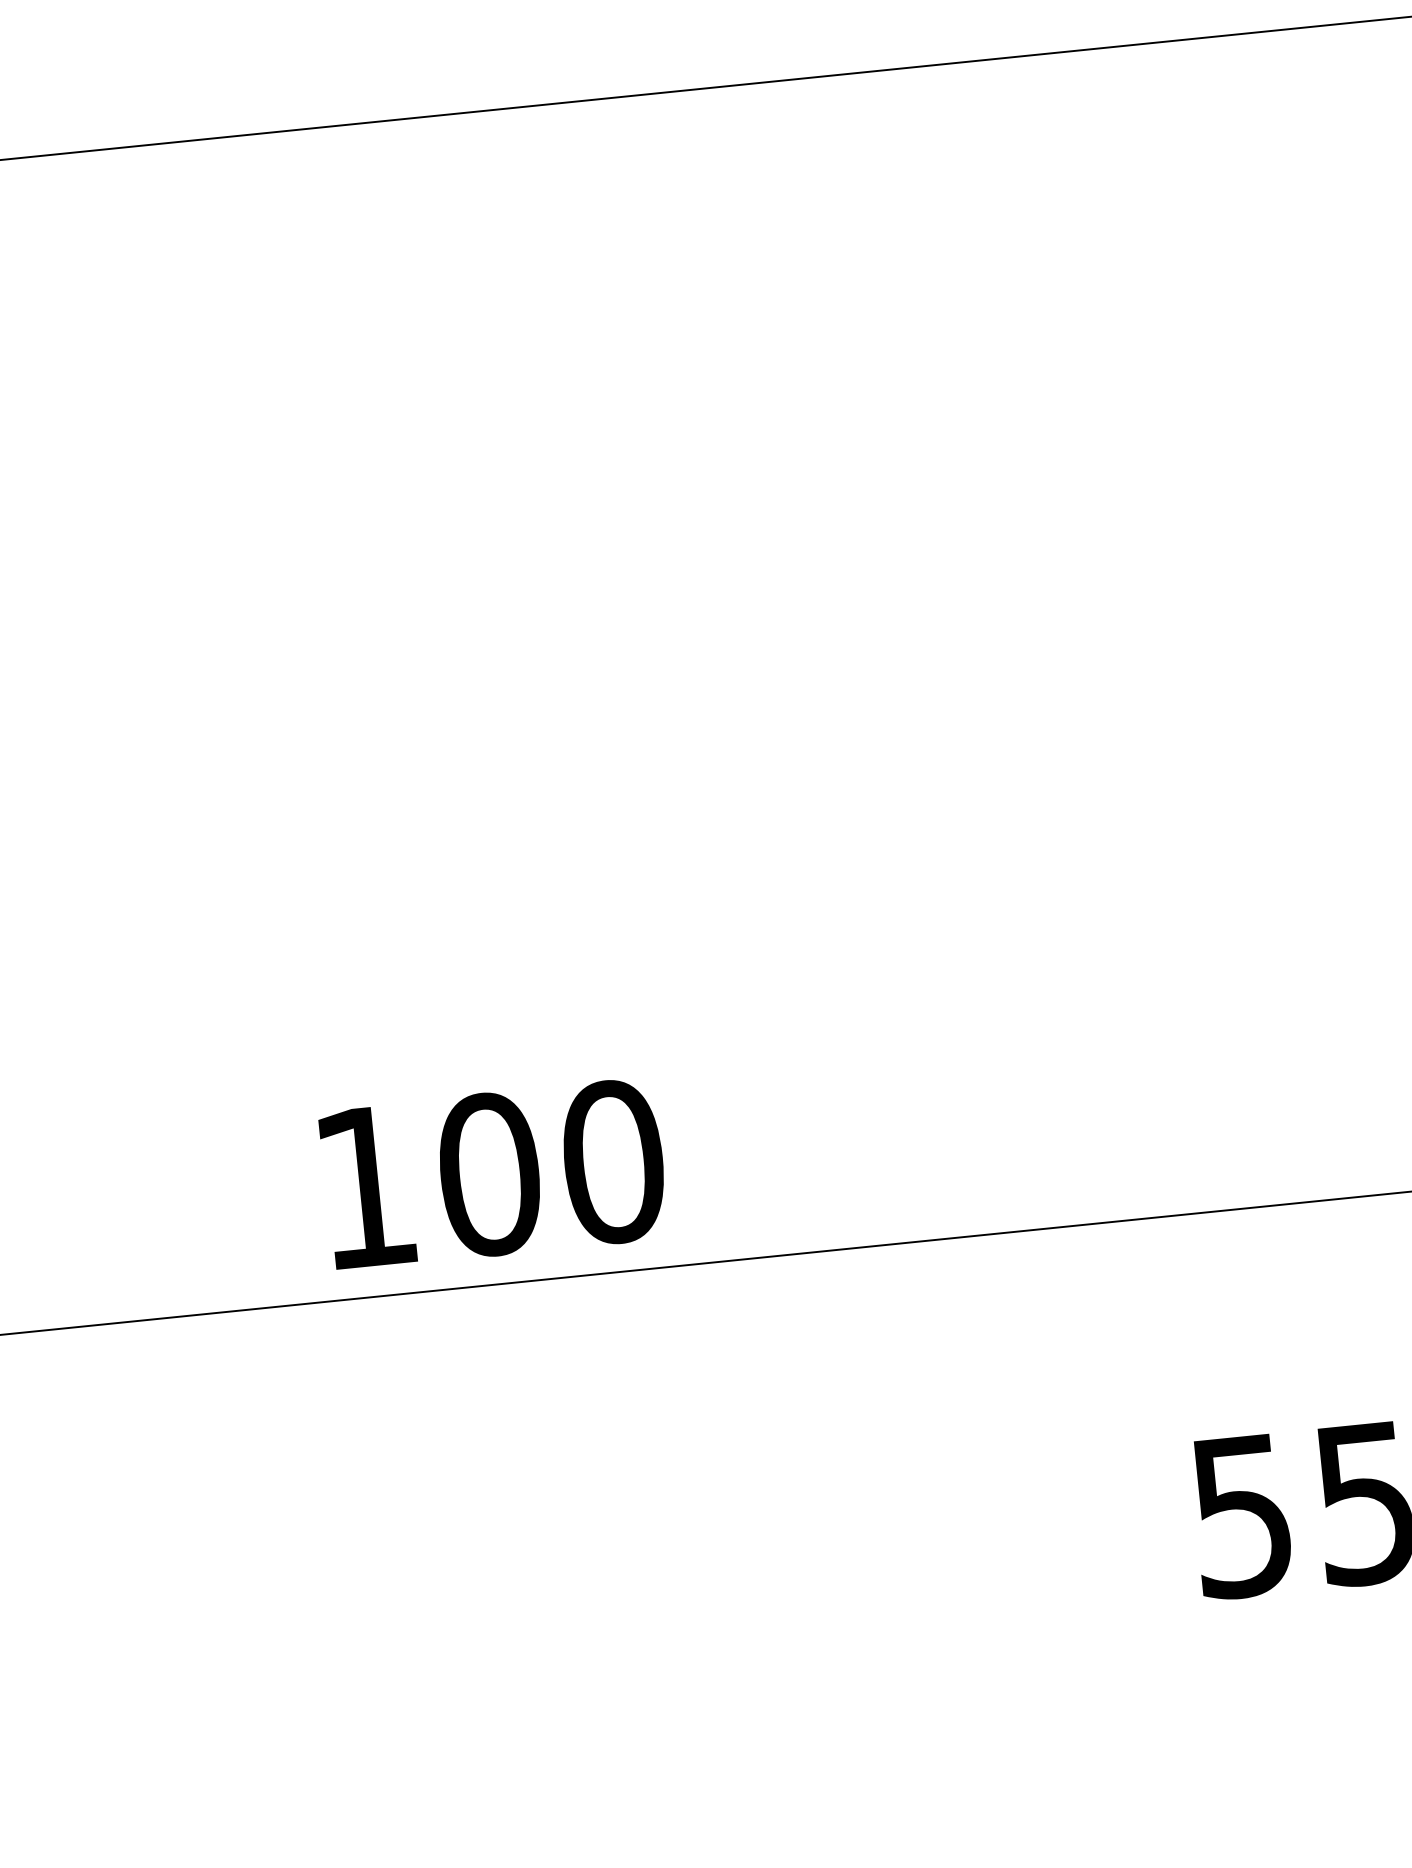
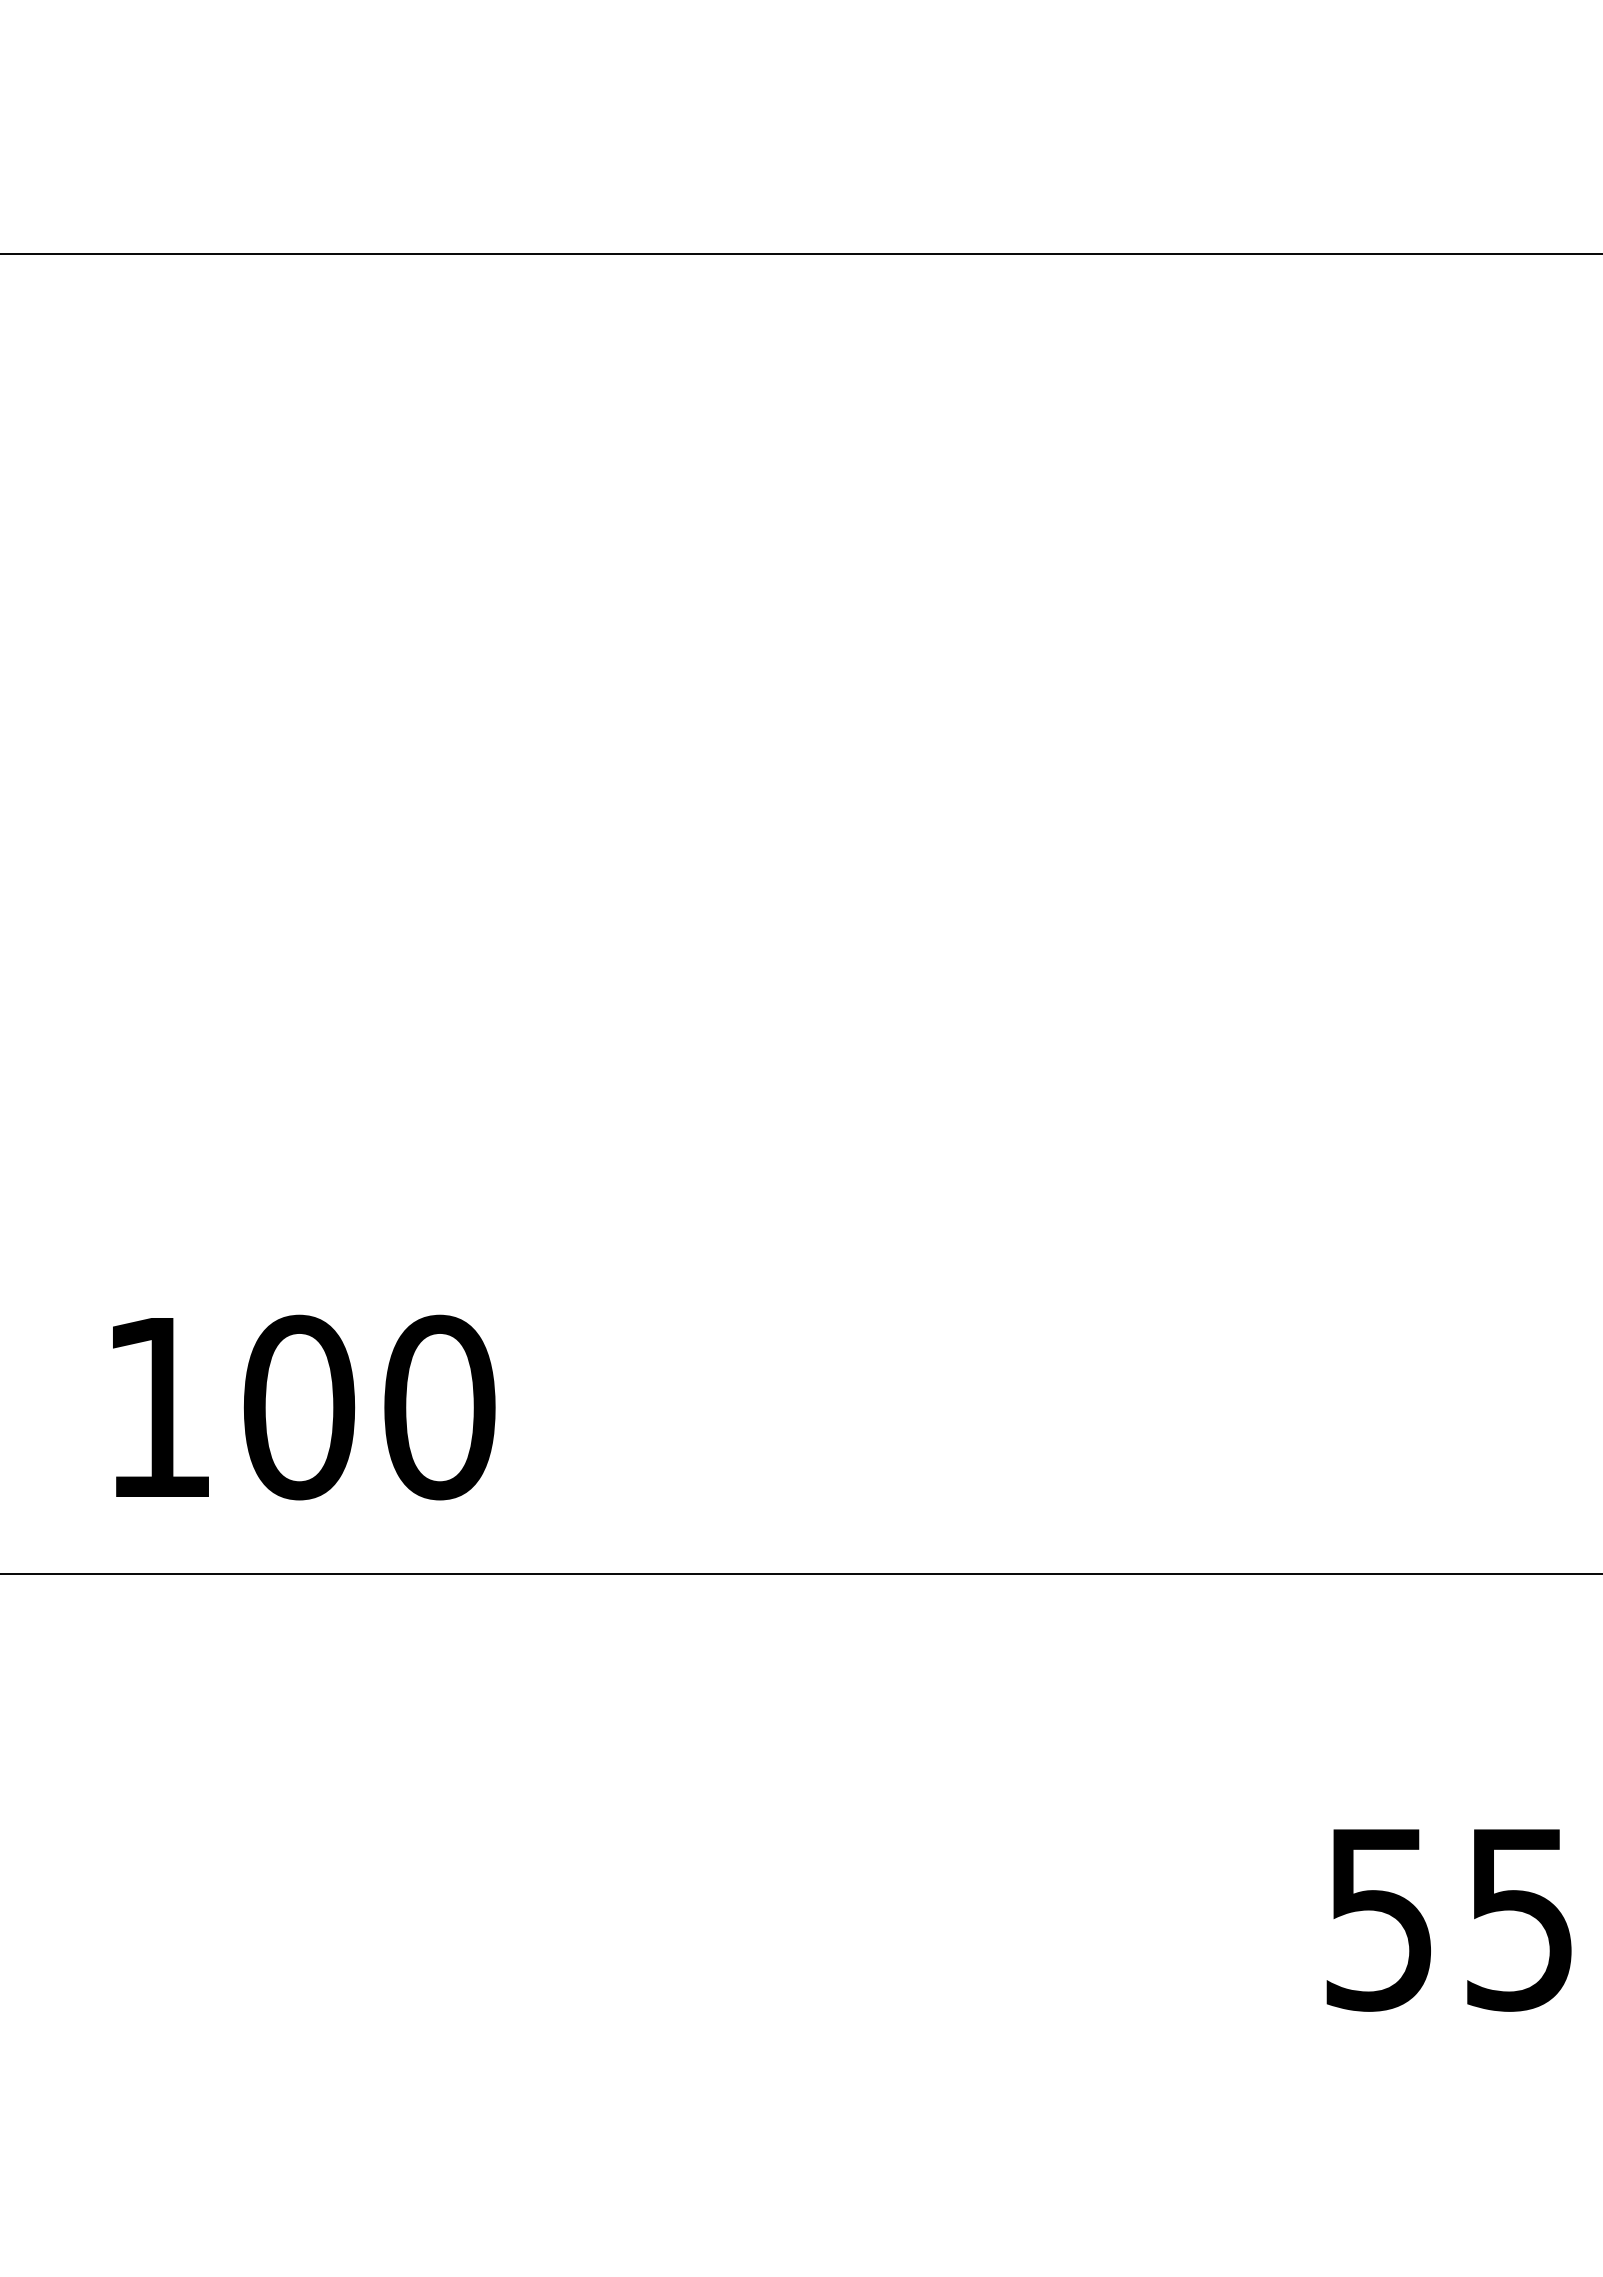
text: (494, 1174) -> (304, 1407), moved

